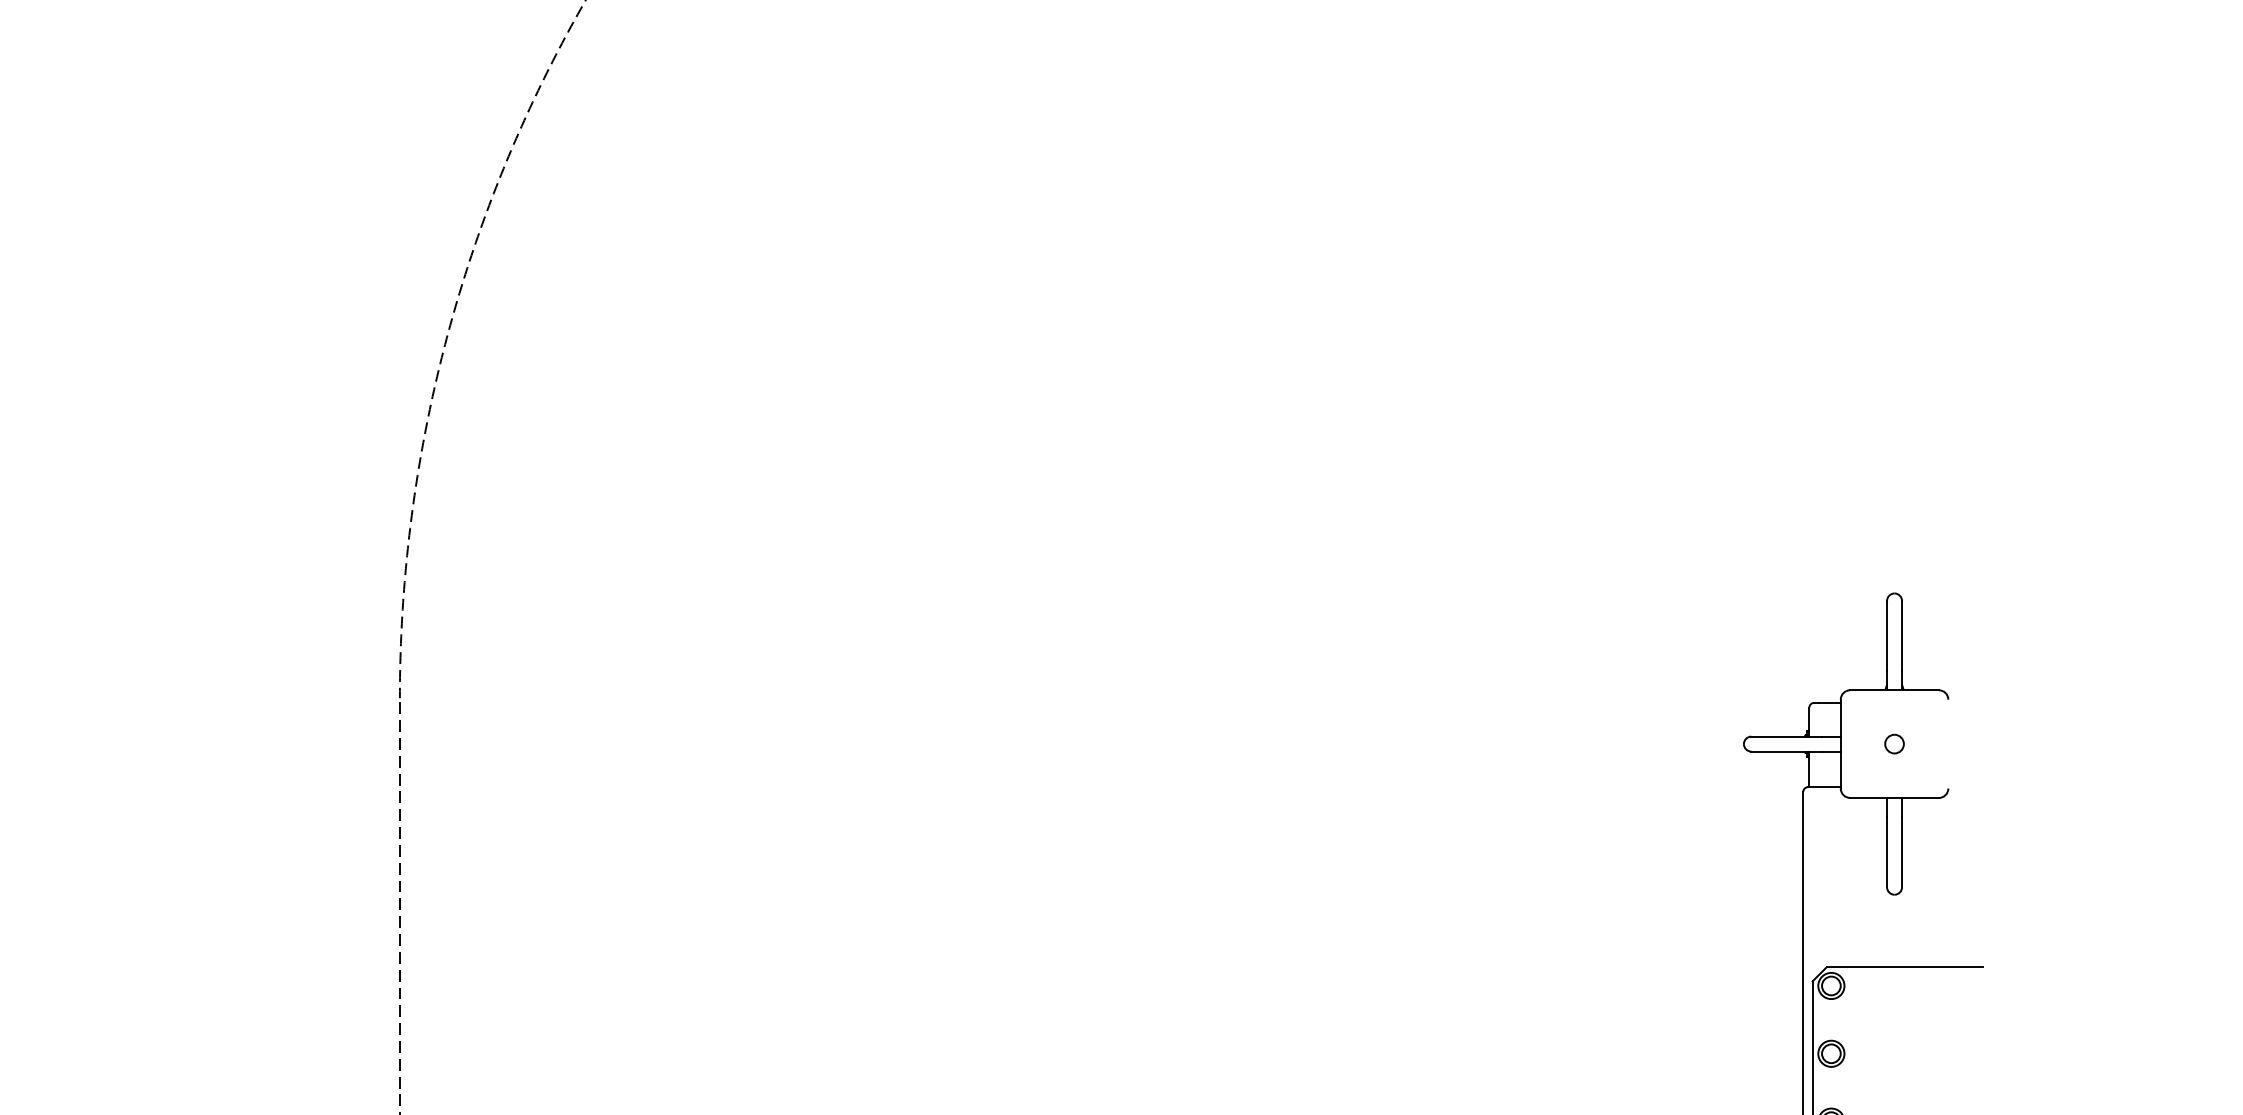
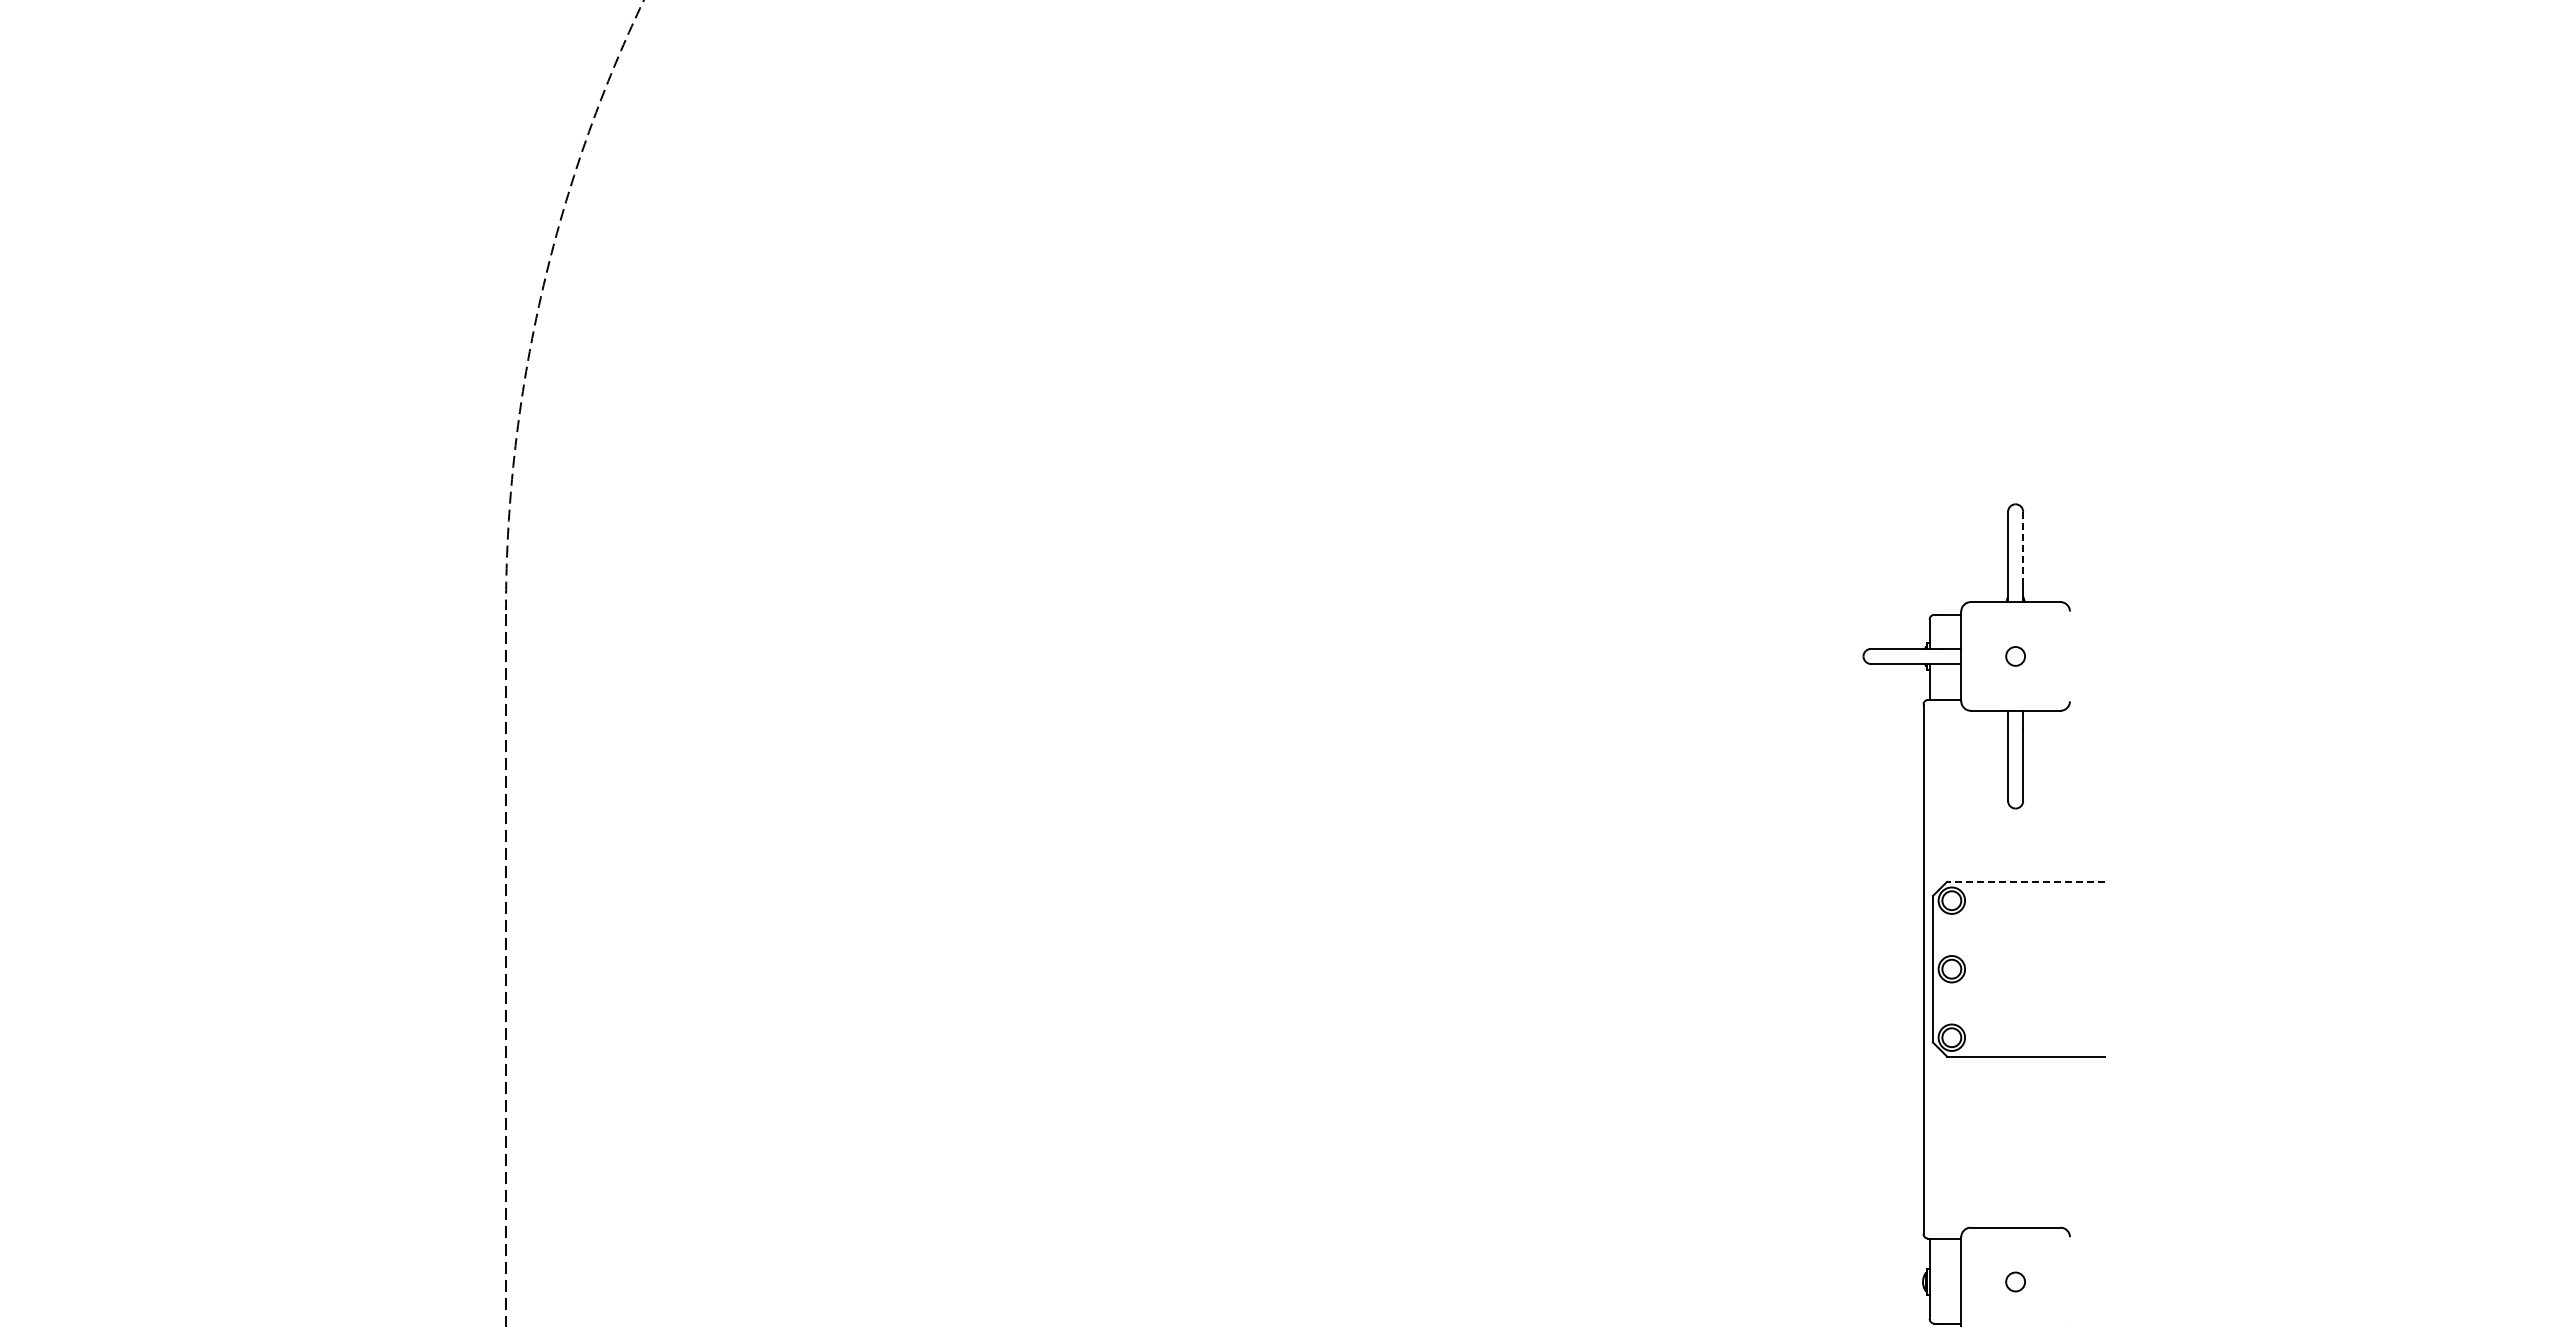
line: (1902, 636) -> (2023, 547), solid -> dashed
line: (1904, 966) -> (2025, 881), solid -> dashed

